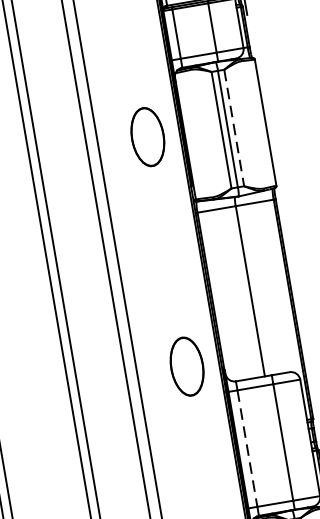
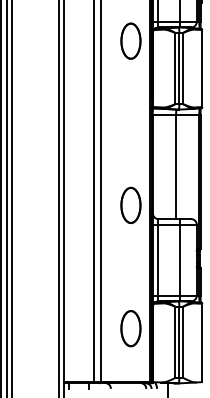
line: (234, 127) -> (183, 68), dashed -> solid
part: (146, 136) -> (130, 40), moved
line: (247, 449) -> (158, 260), dashed -> solid

